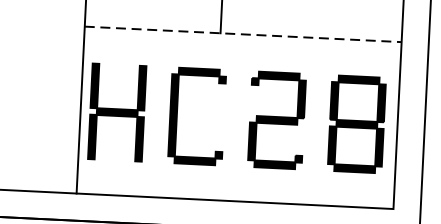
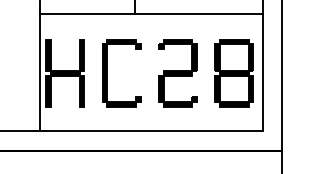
line: (243, 33) -> (151, 13), dashed -> solid

